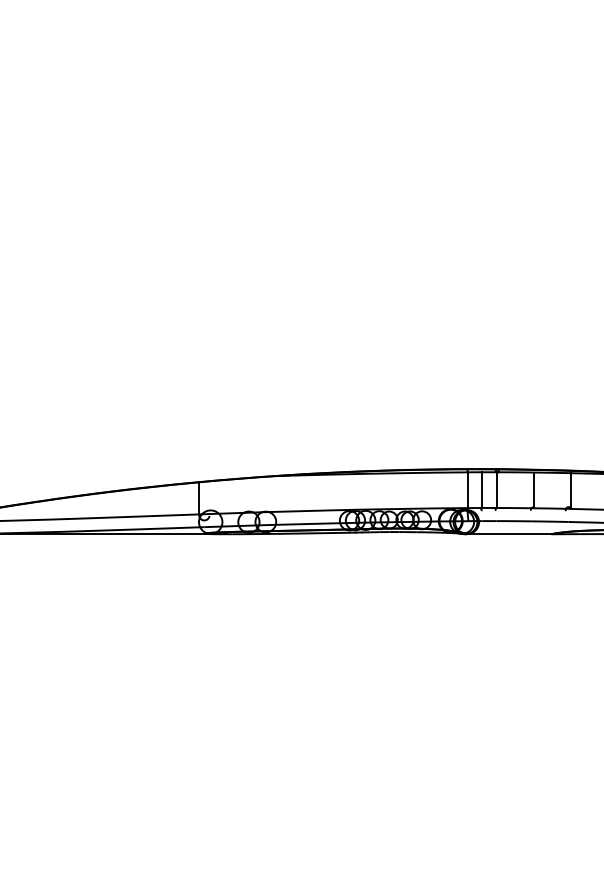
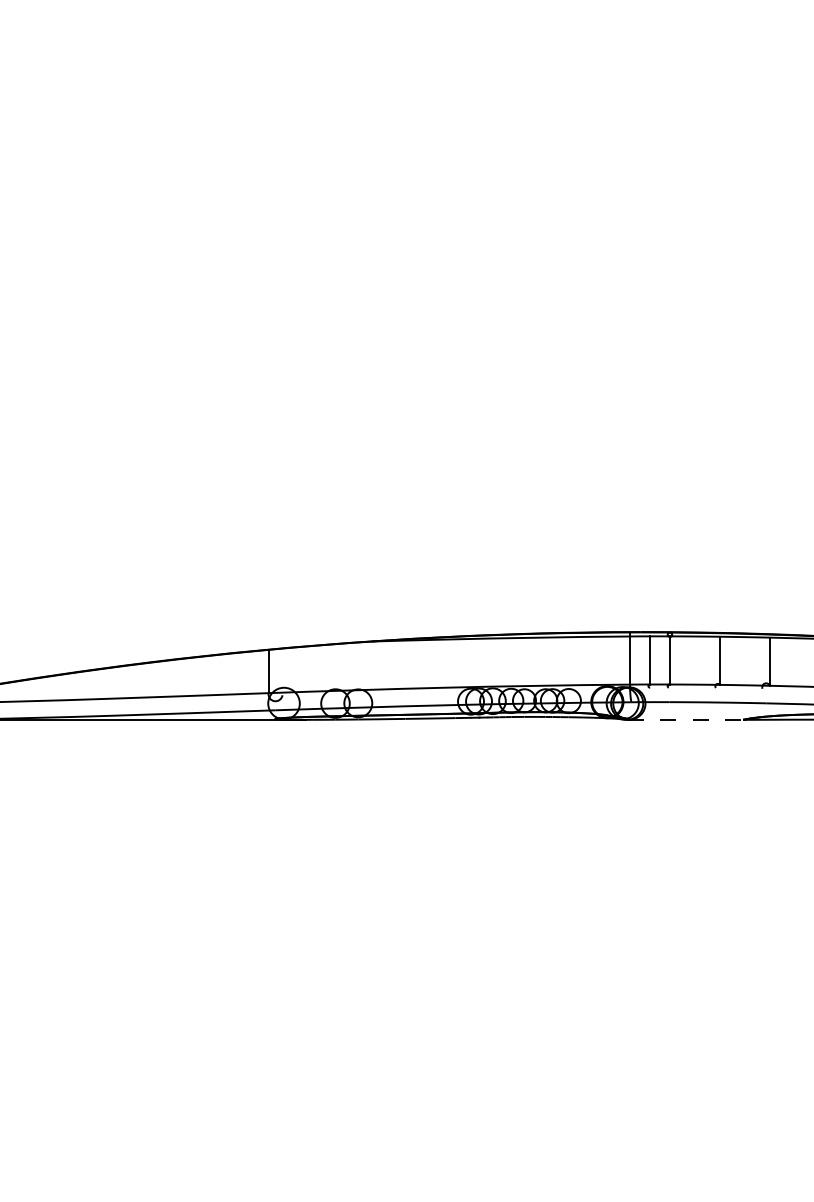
line: (510, 533) -> (688, 719), solid -> dashed

